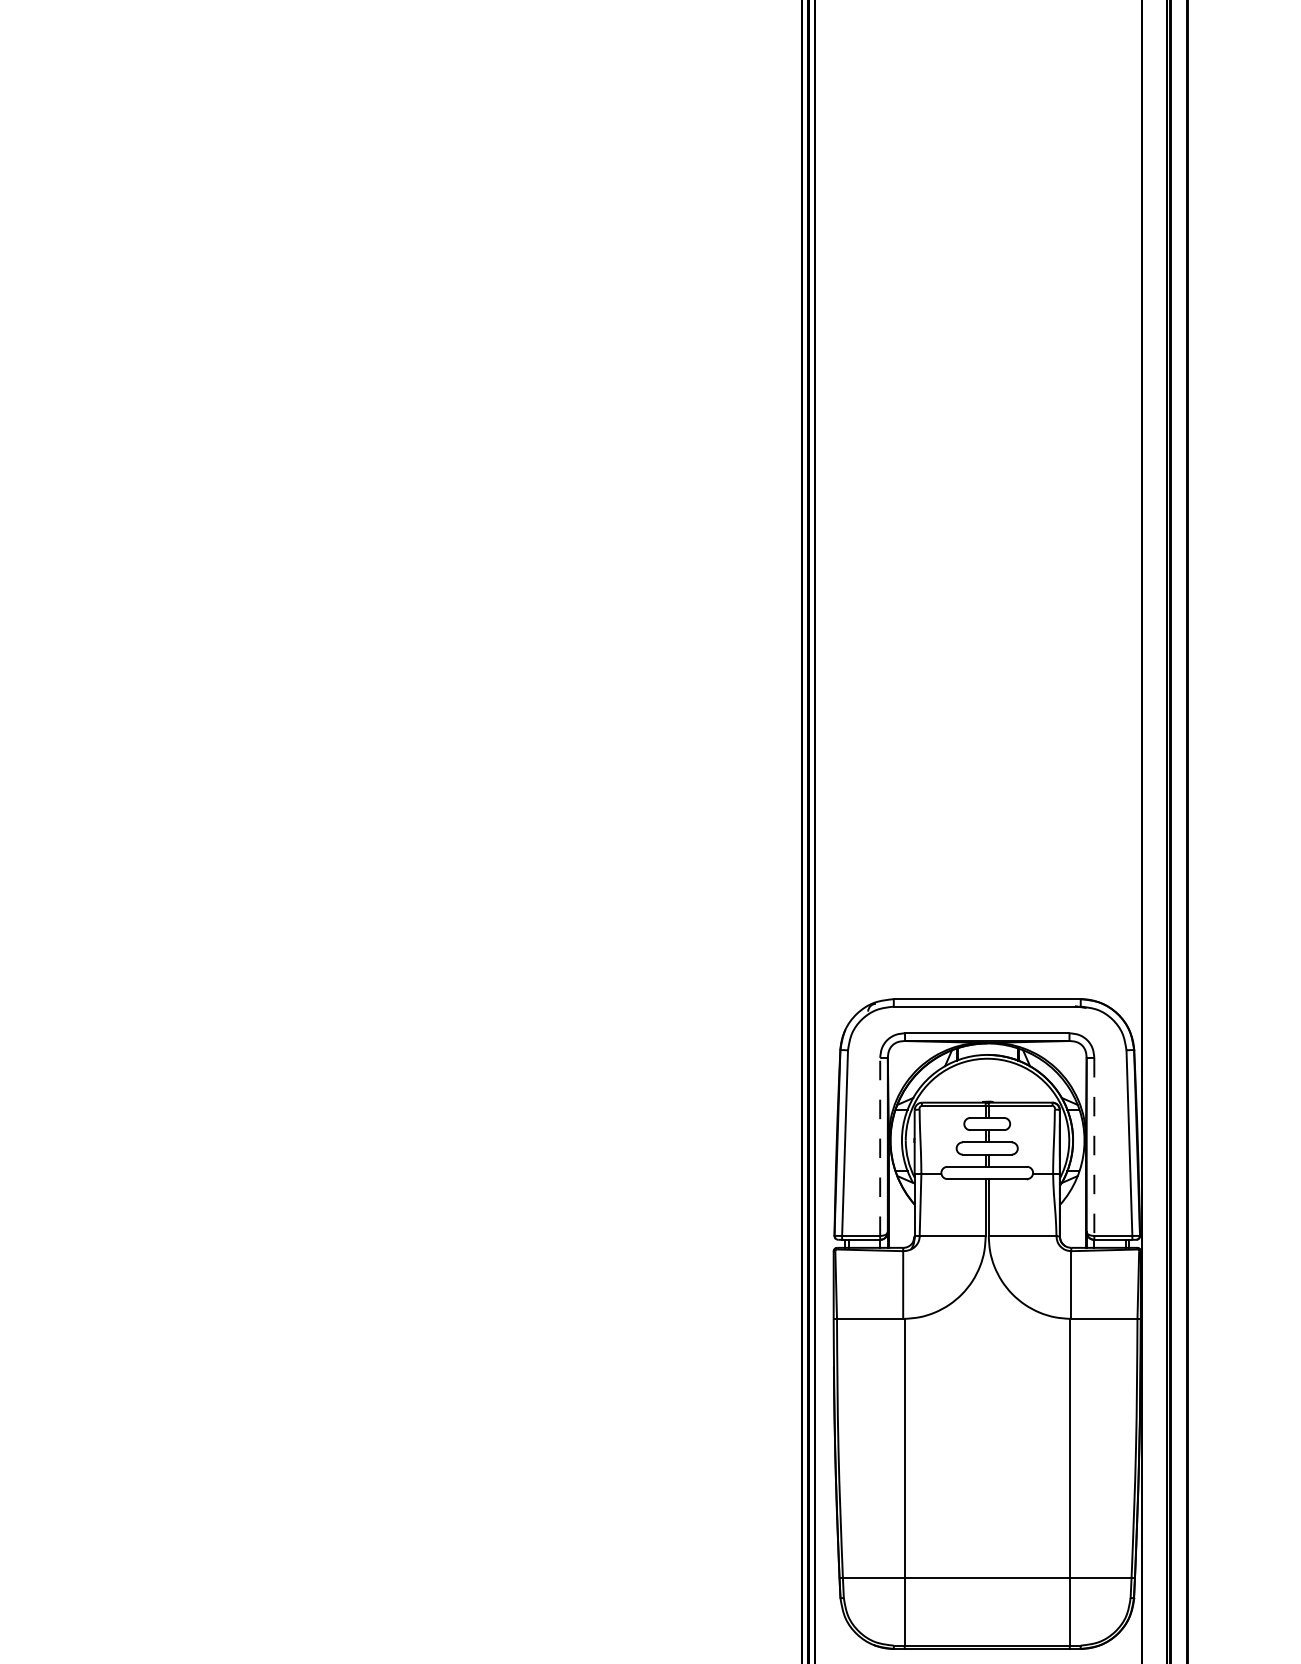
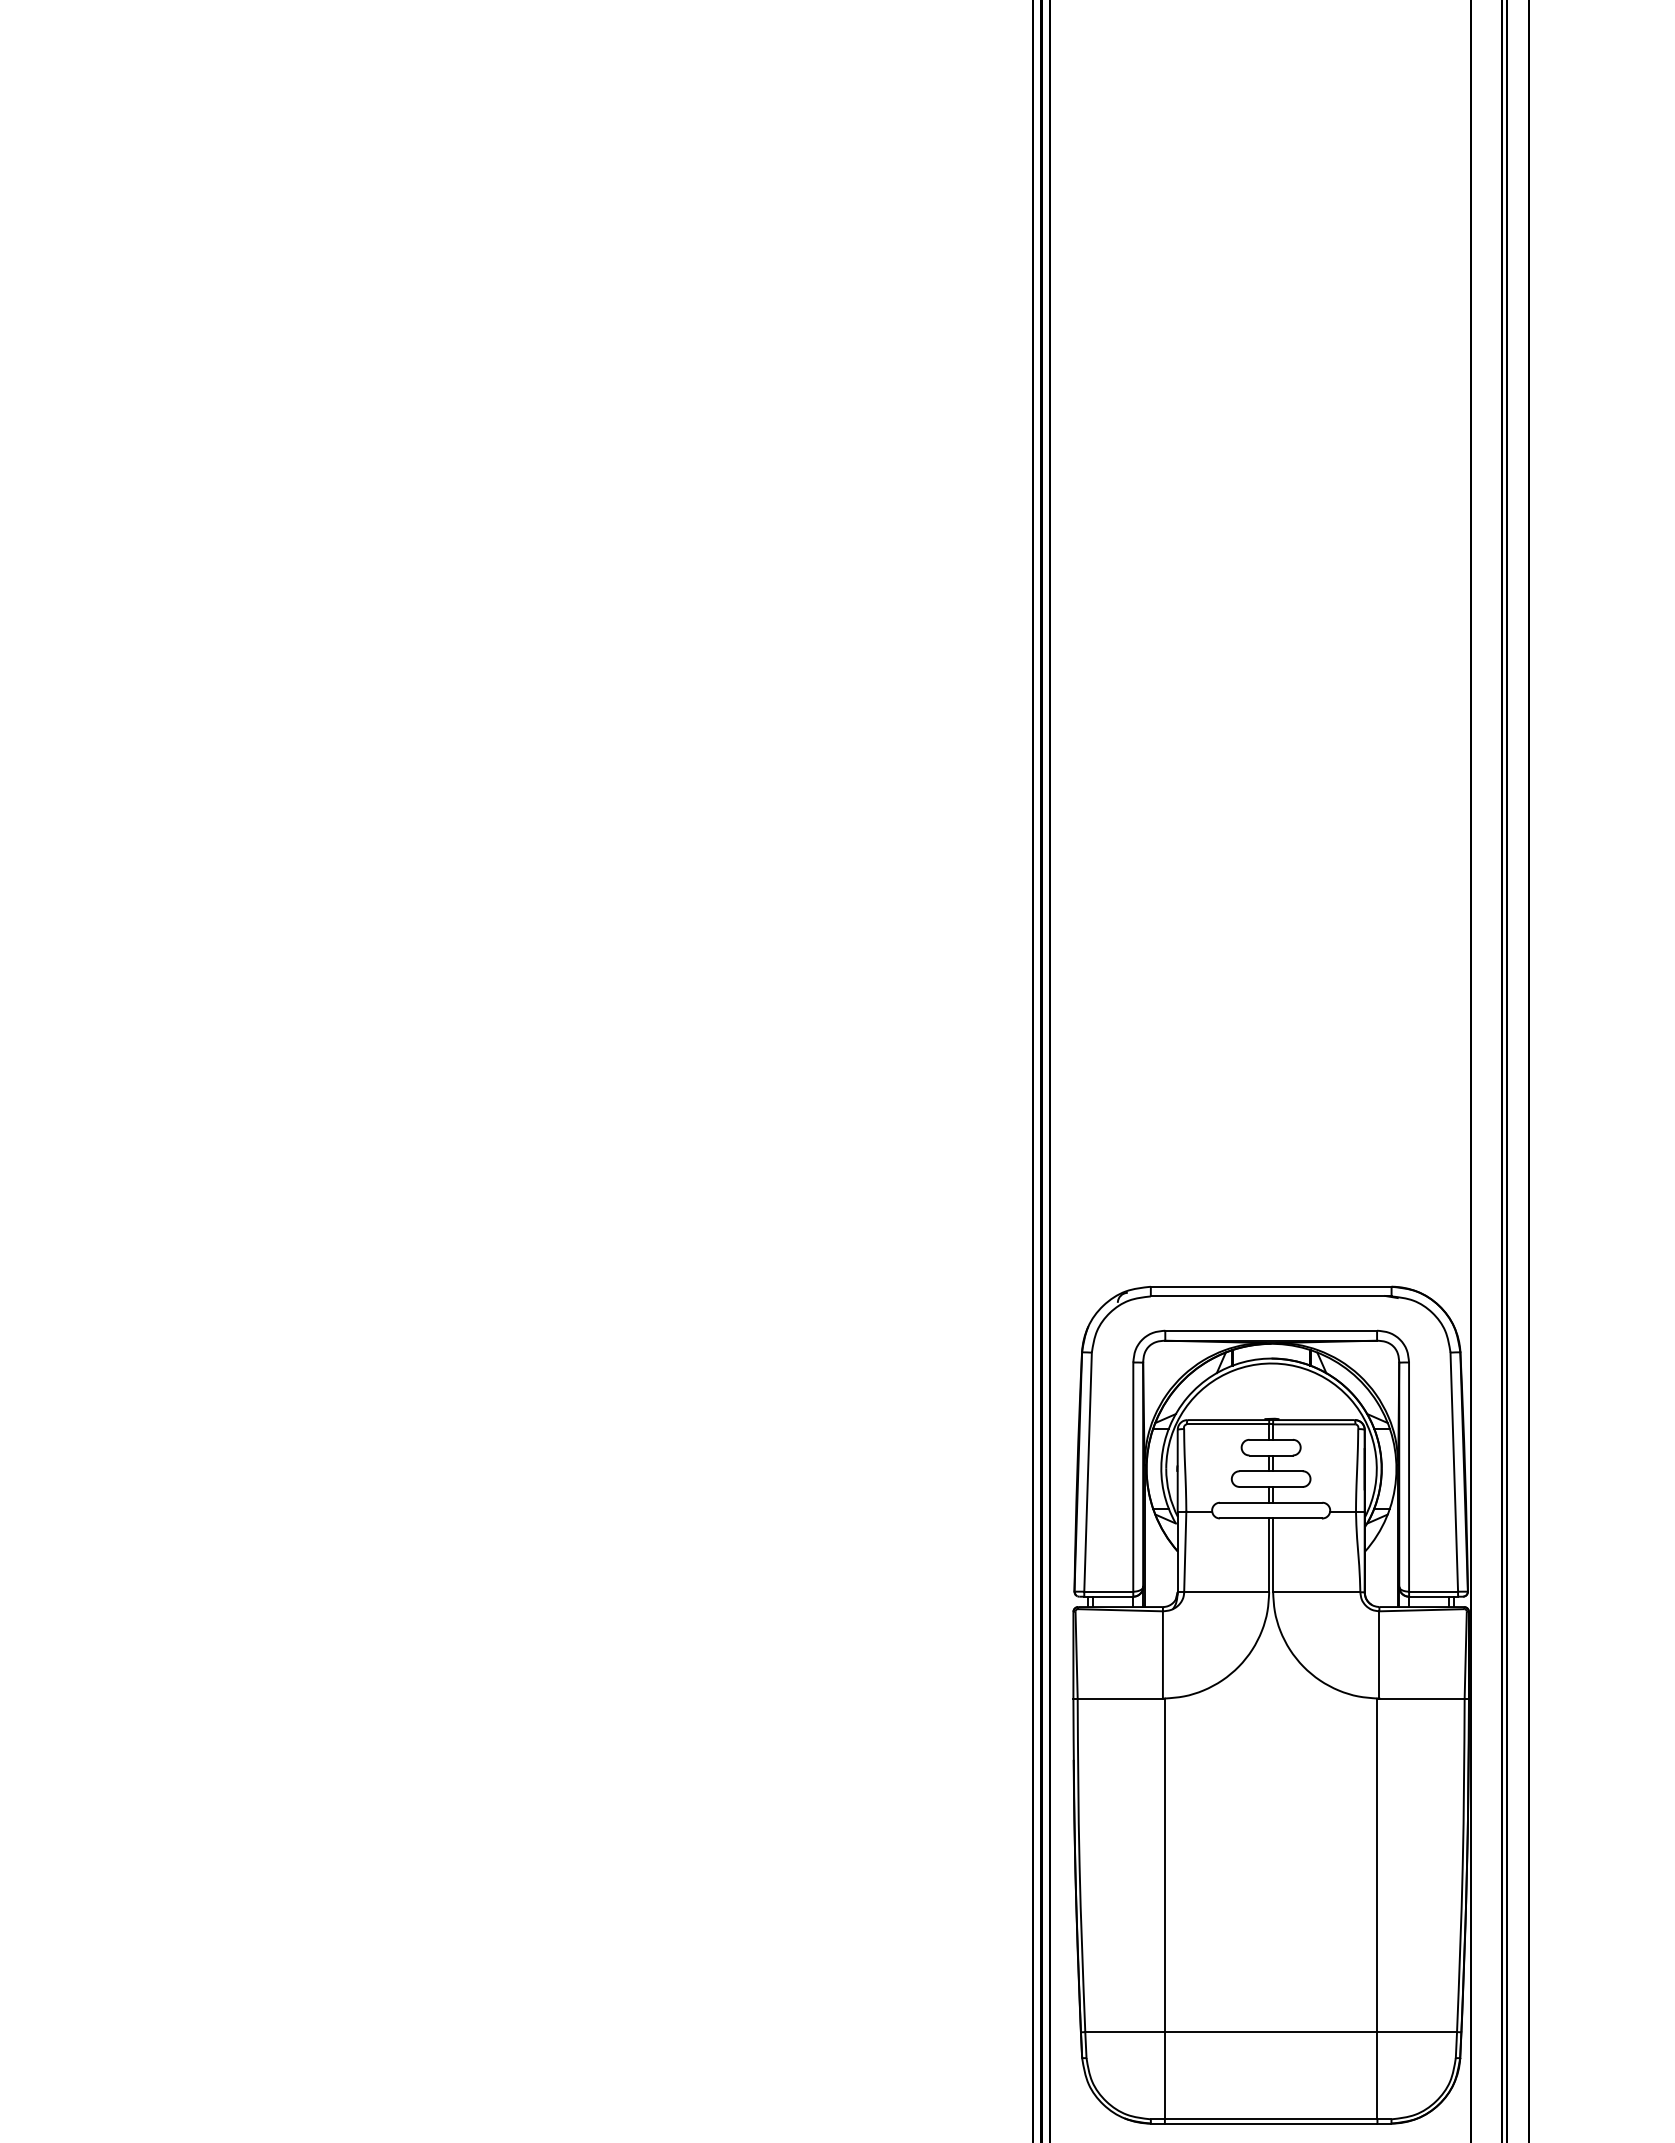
line: (880, 1147) -> (1133, 1477), dashed -> solid
line: (1094, 1147) -> (1409, 1477), dashed -> solid

